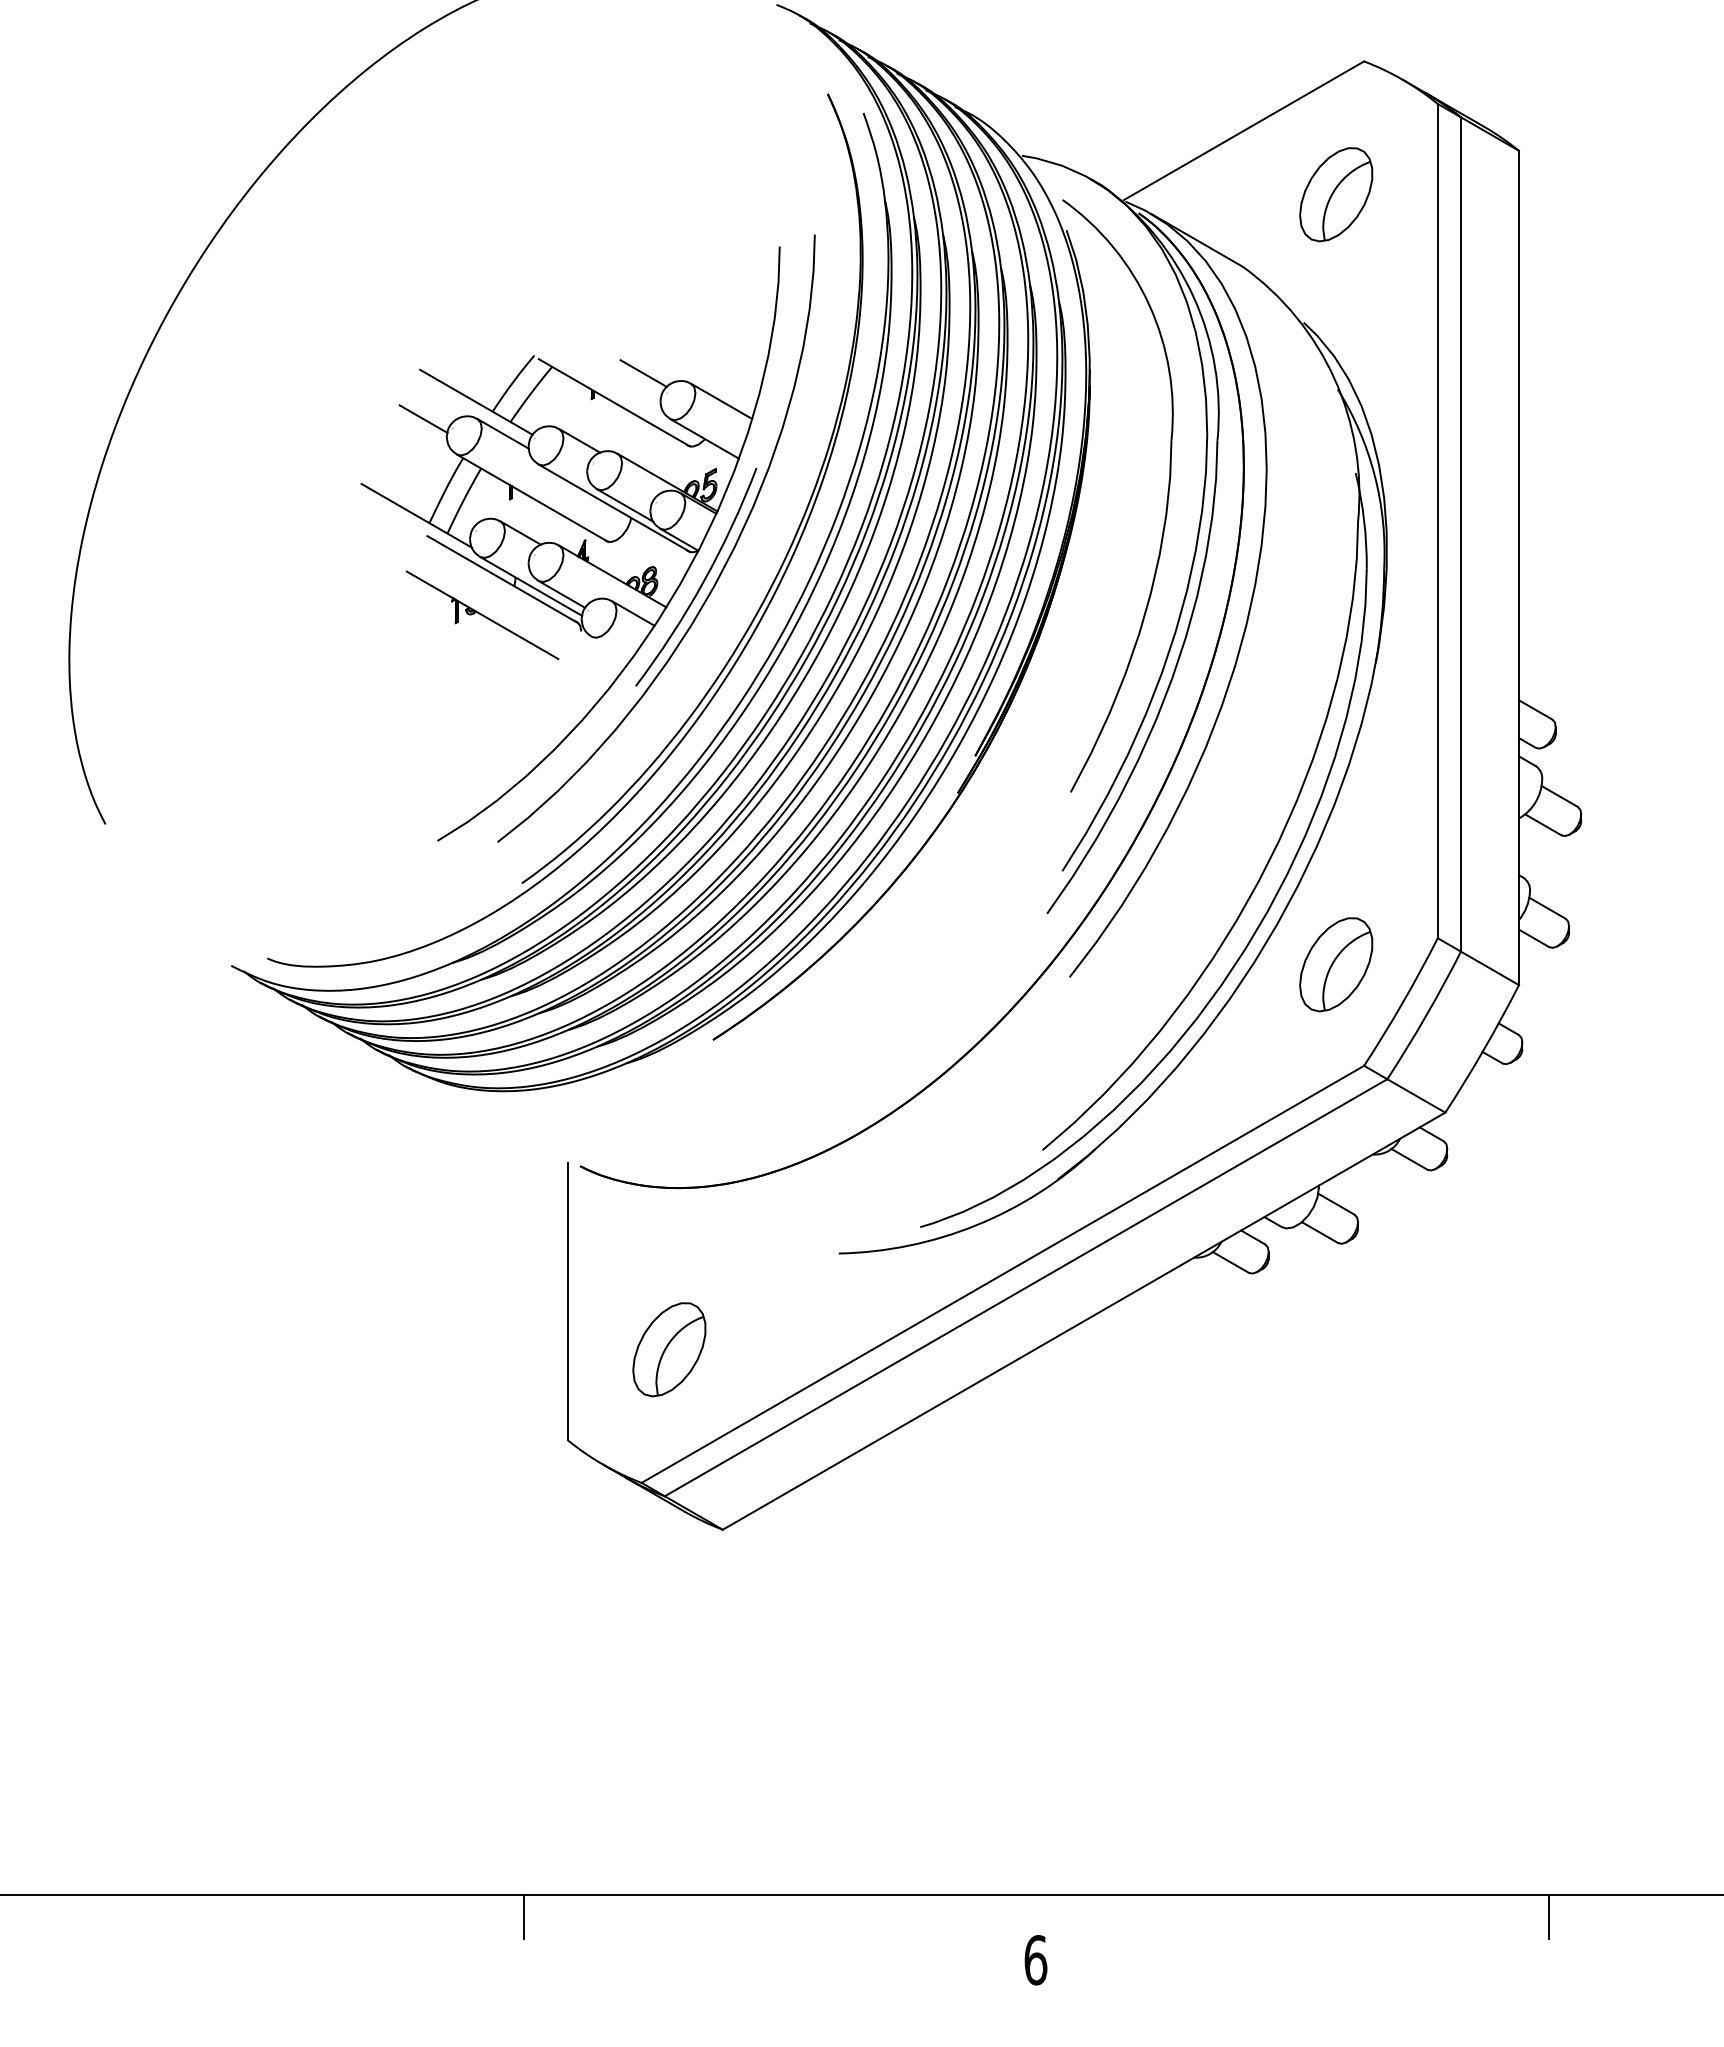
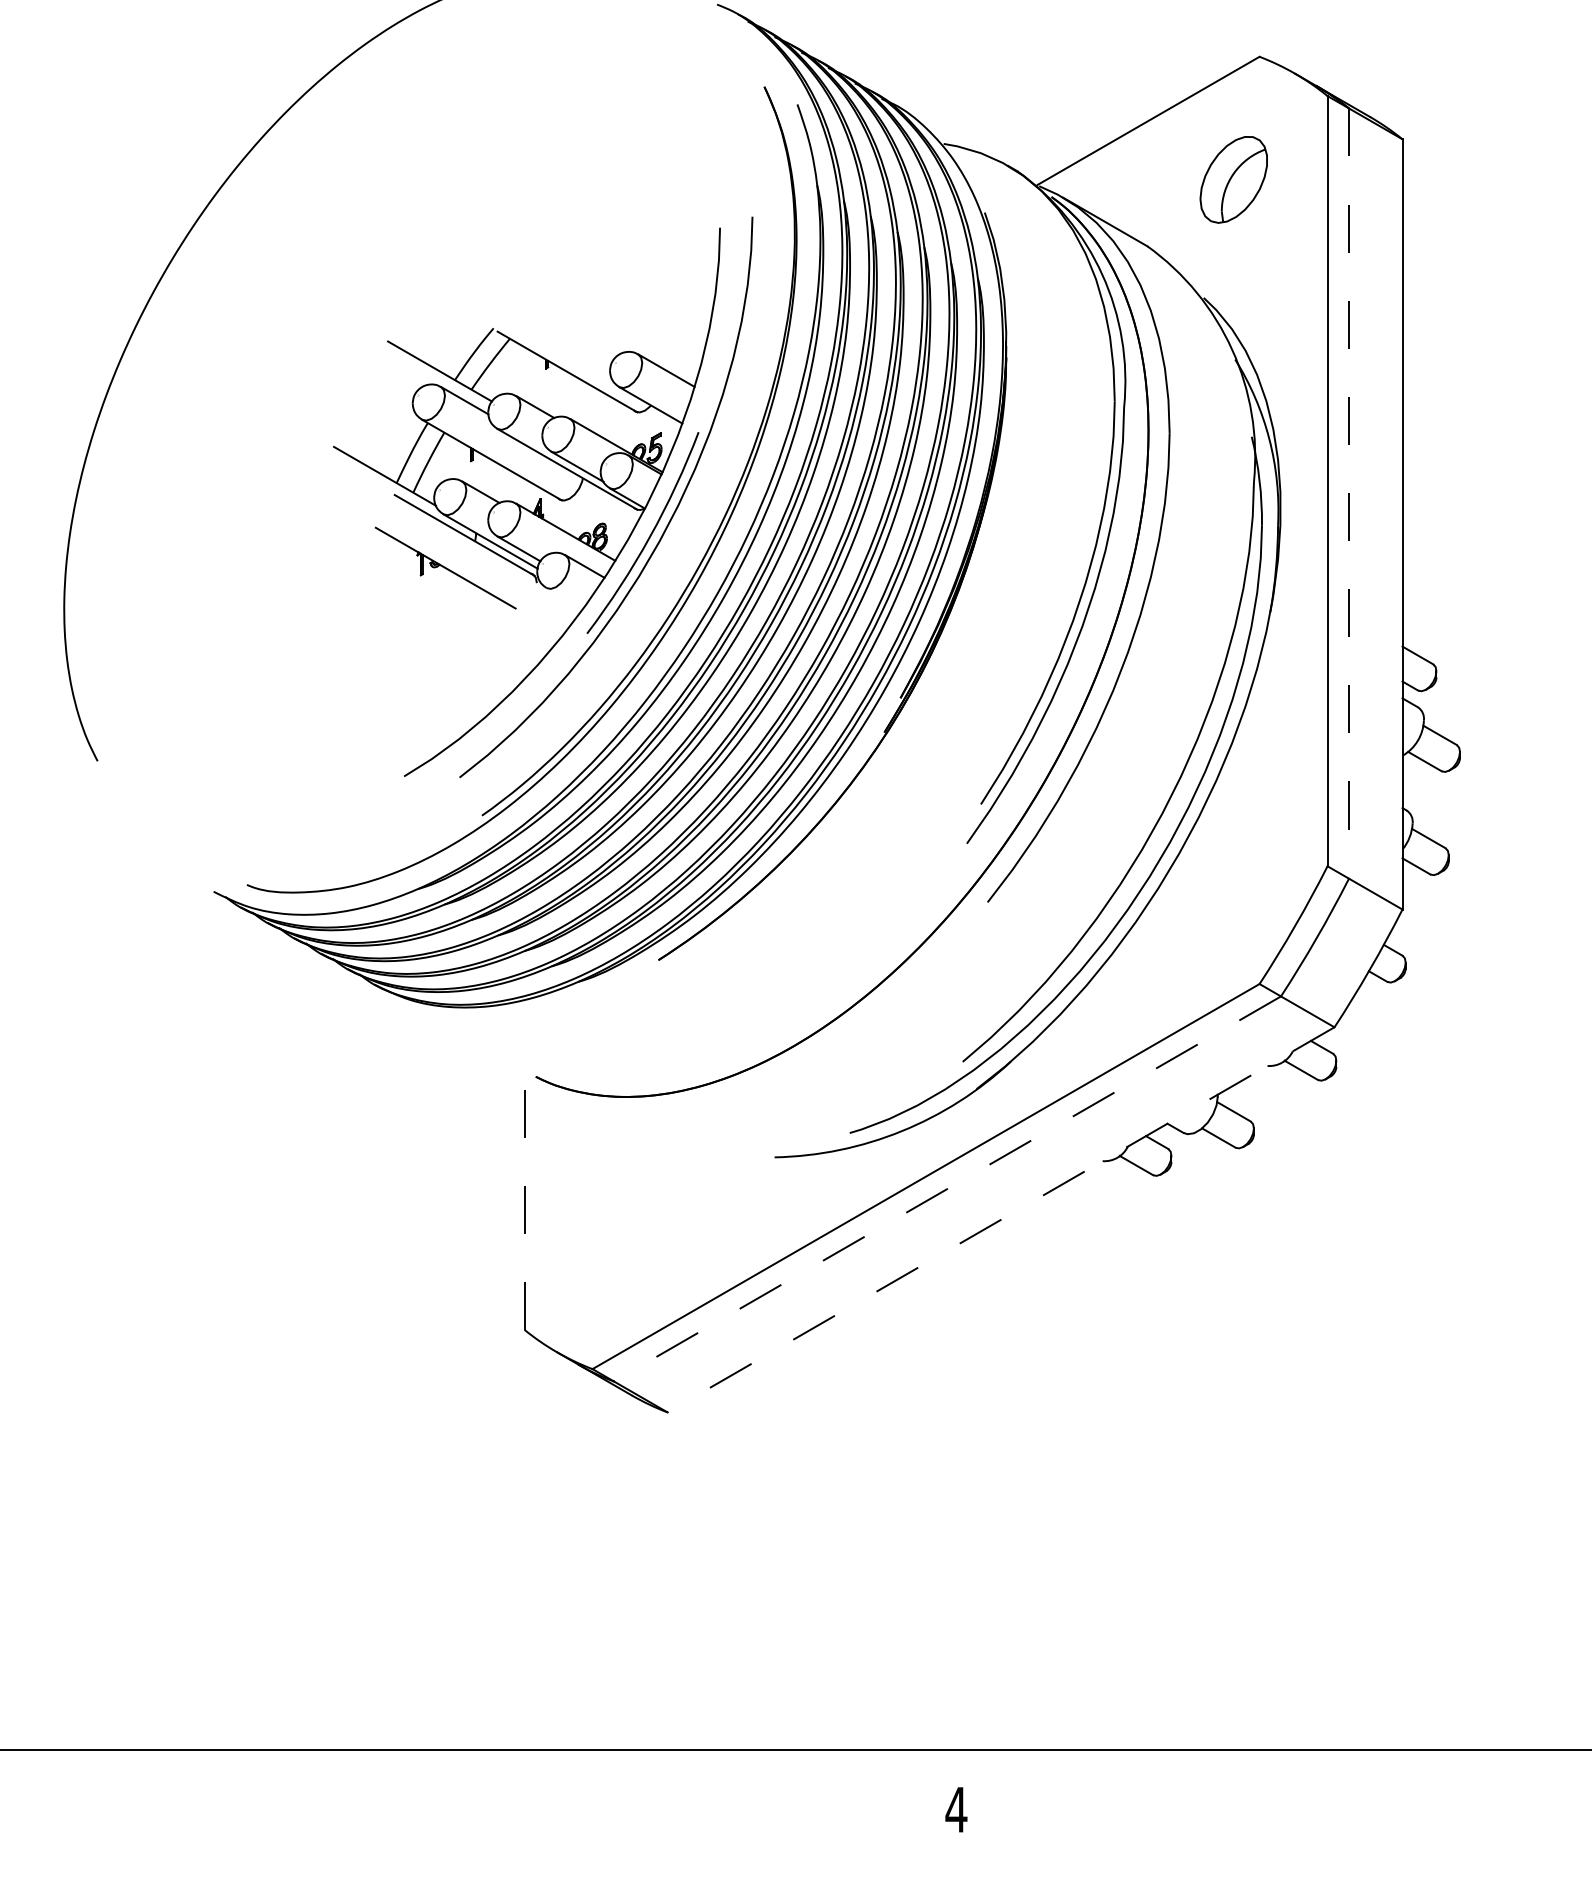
line: (643, 373) -> (594, 344), removed
line: (423, 419) -> (391, 387), removed
part: (1166, 500) -> (1077, 462), removed
line: (1460, 534) -> (1348, 493), solid -> dashed
part: (1336, 964) -> (1234, 890), removed
line: (1025, 1288) -> (946, 1189), solid -> dashed
line: (567, 1301) -> (524, 1201), solid -> dashed
line: (1083, 1321) -> (1000, 1220), solid -> dashed
part: (669, 1349) -> (618, 1245), removed
line: (524, 1917) -> (484, 1770), removed
line: (1549, 1917) -> (1430, 1770), removed
text: (1035, 1960) -> (956, 1810), 6 -> 4

